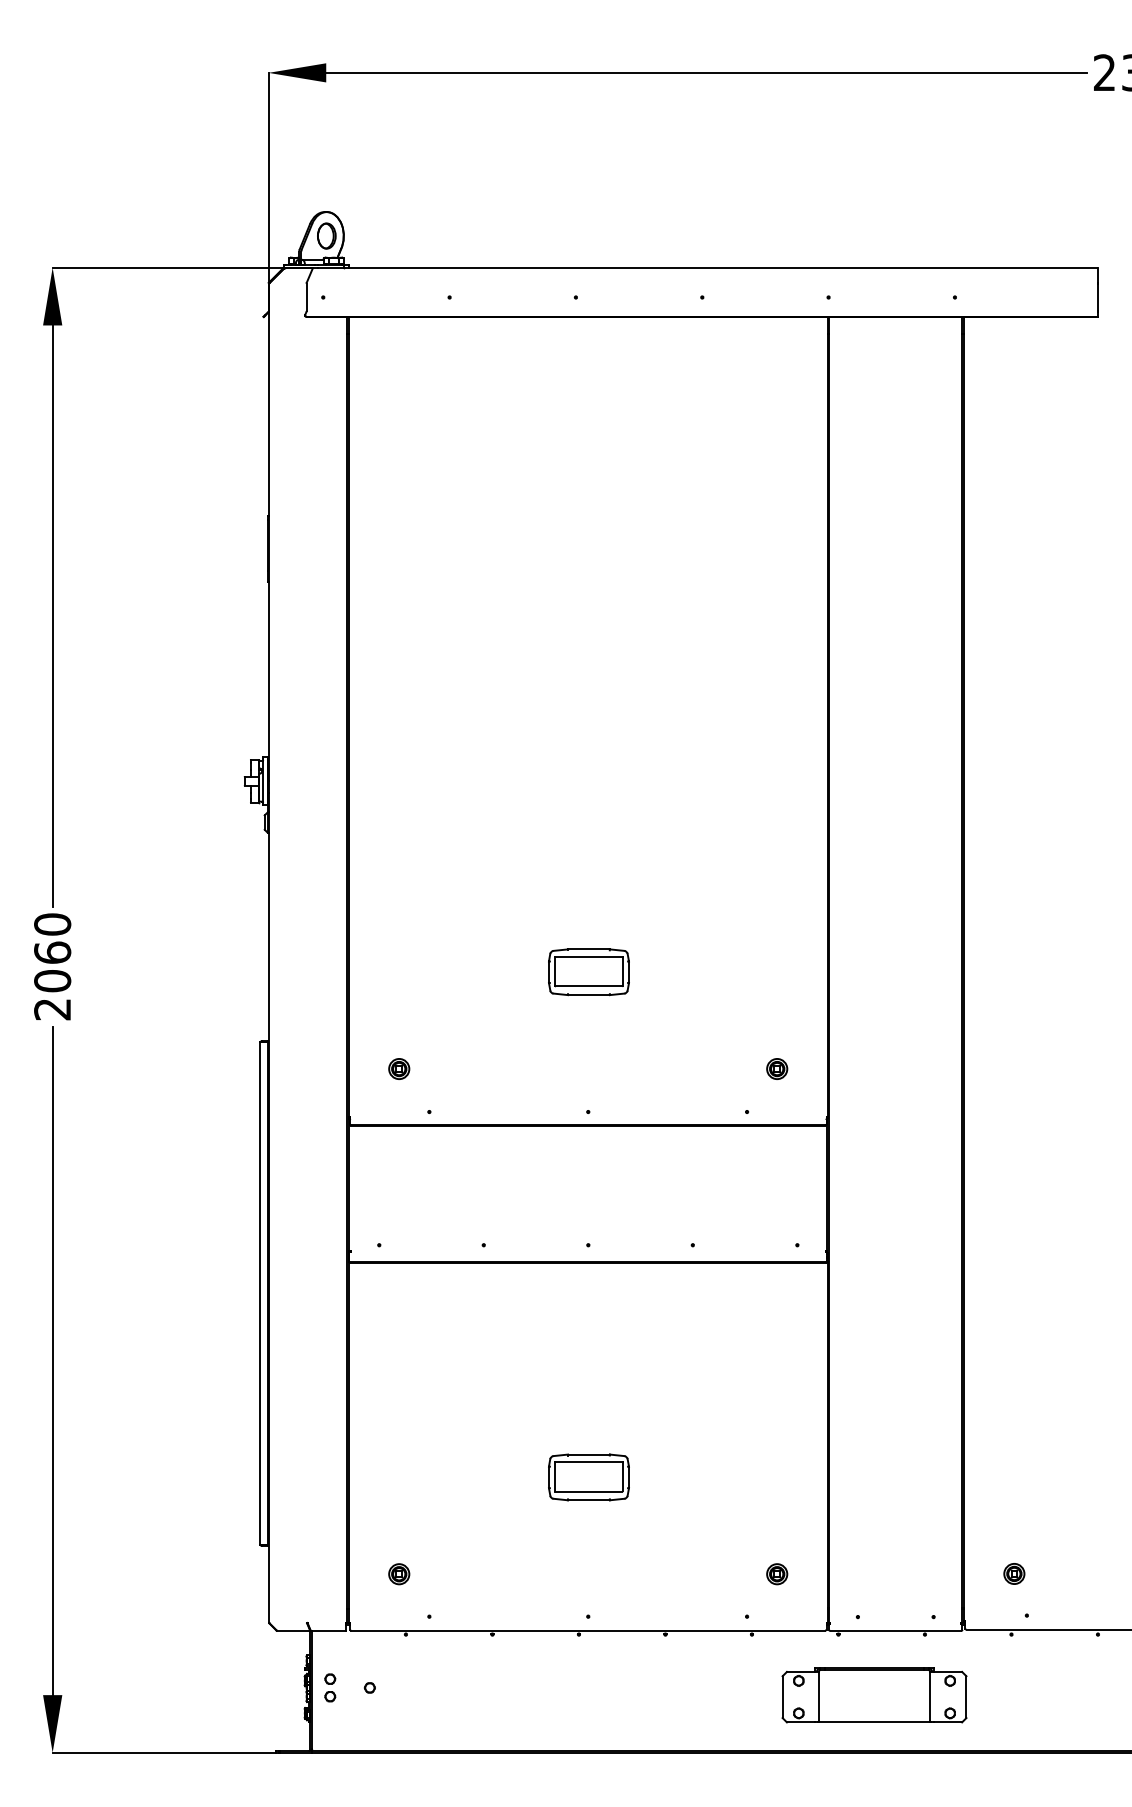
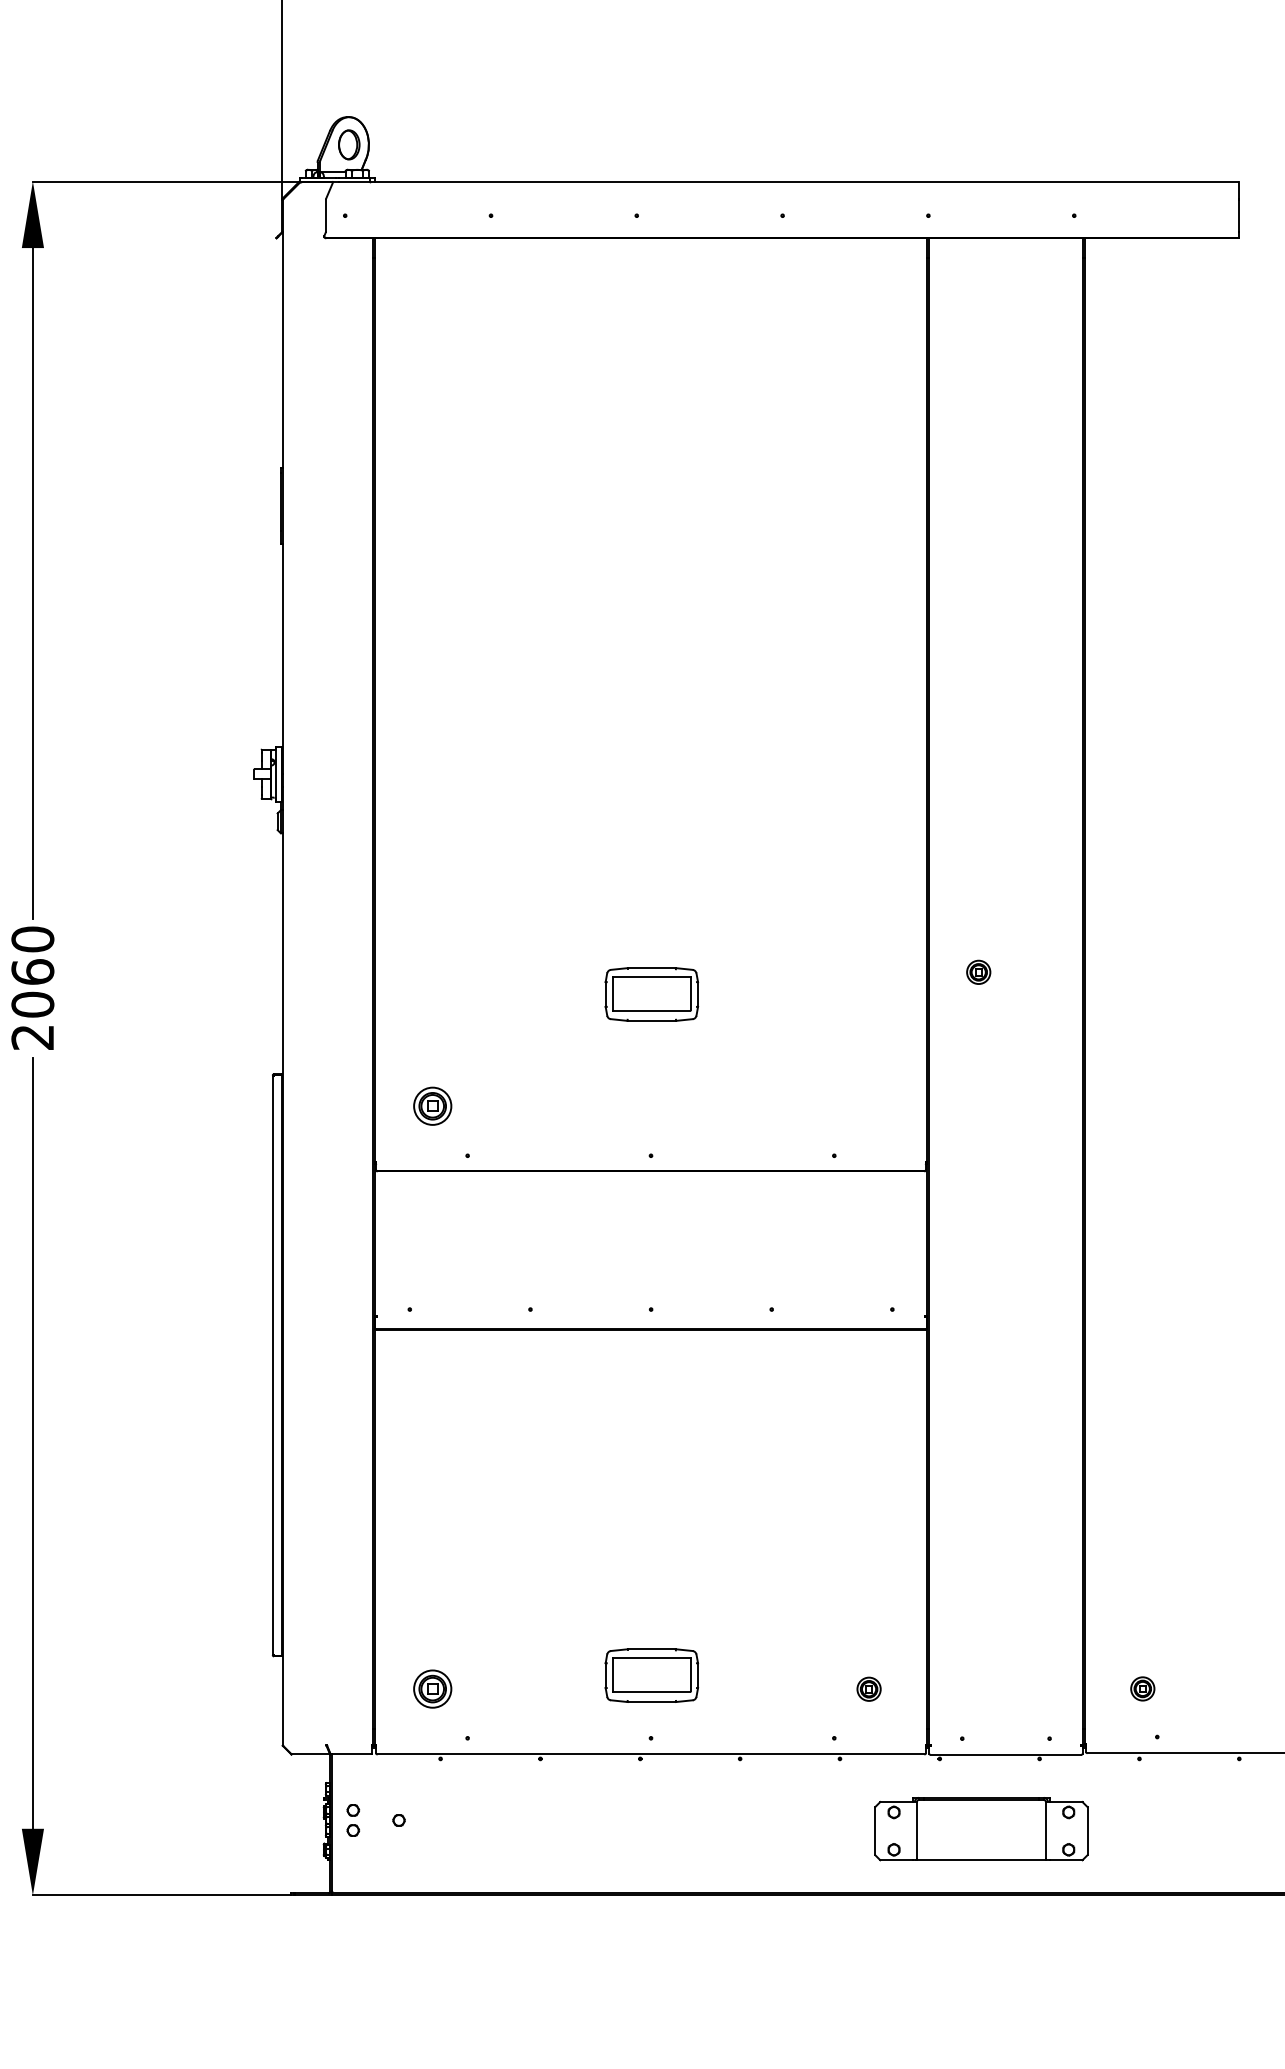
part: (399, 1068) -> (433, 1105), size x1.6
part: (777, 1068) -> (979, 971), moved
part: (588, 1477) -> (651, 1675), moved
part: (399, 1574) -> (433, 1689), size x1.6

